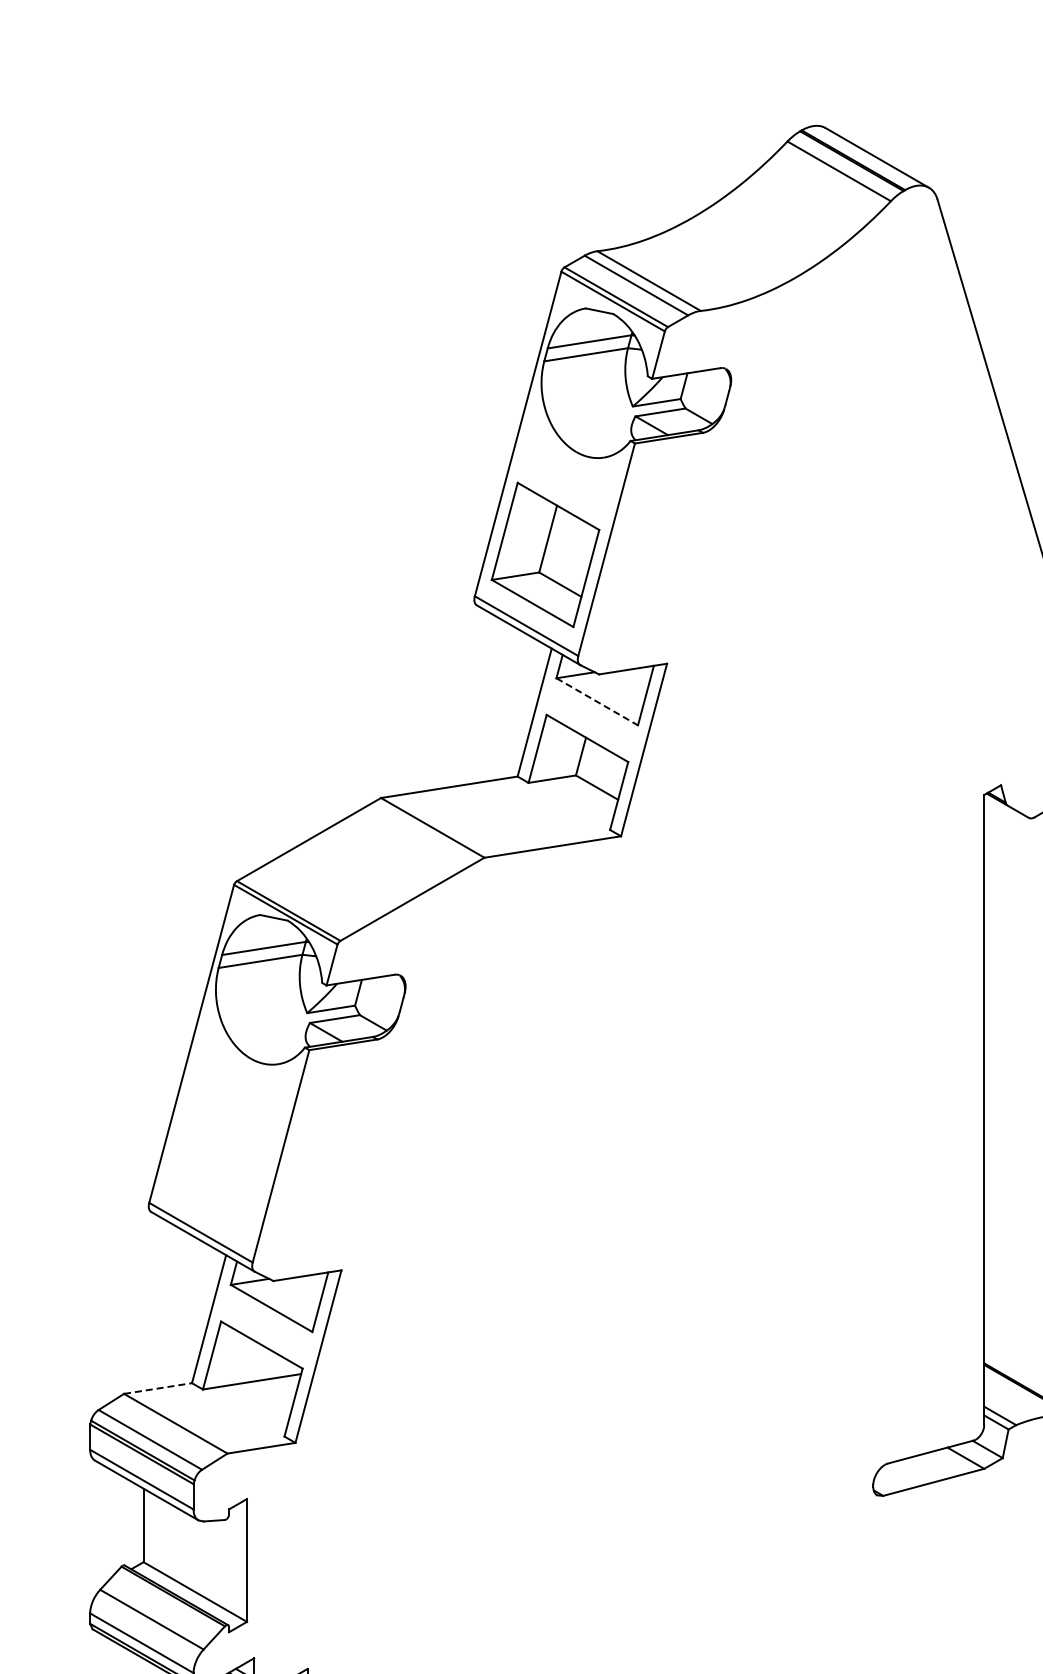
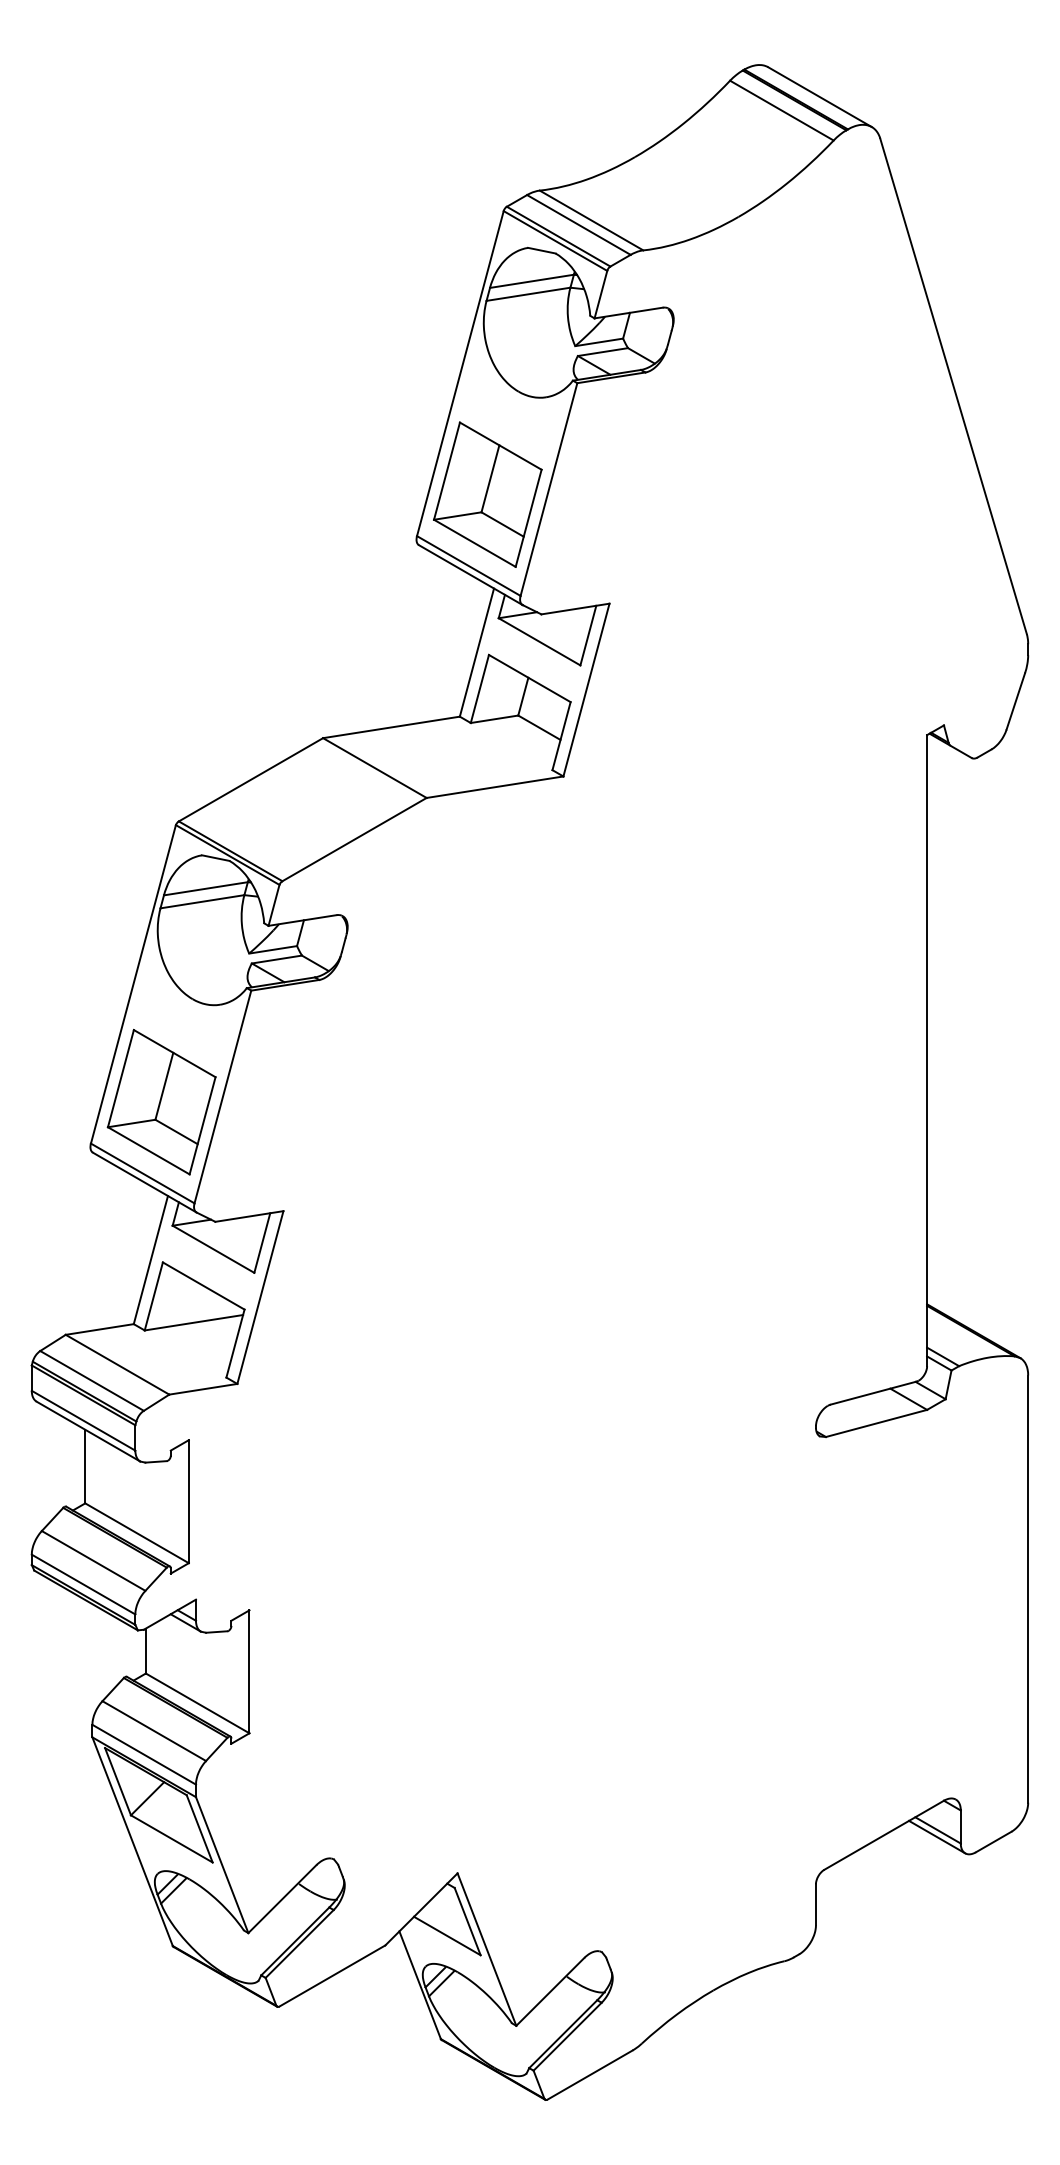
line: (598, 702) -> (540, 642), dashed -> solid
part: (219, 1160) -> (161, 1101), added
line: (158, 1388) -> (100, 1329), dashed -> solid

